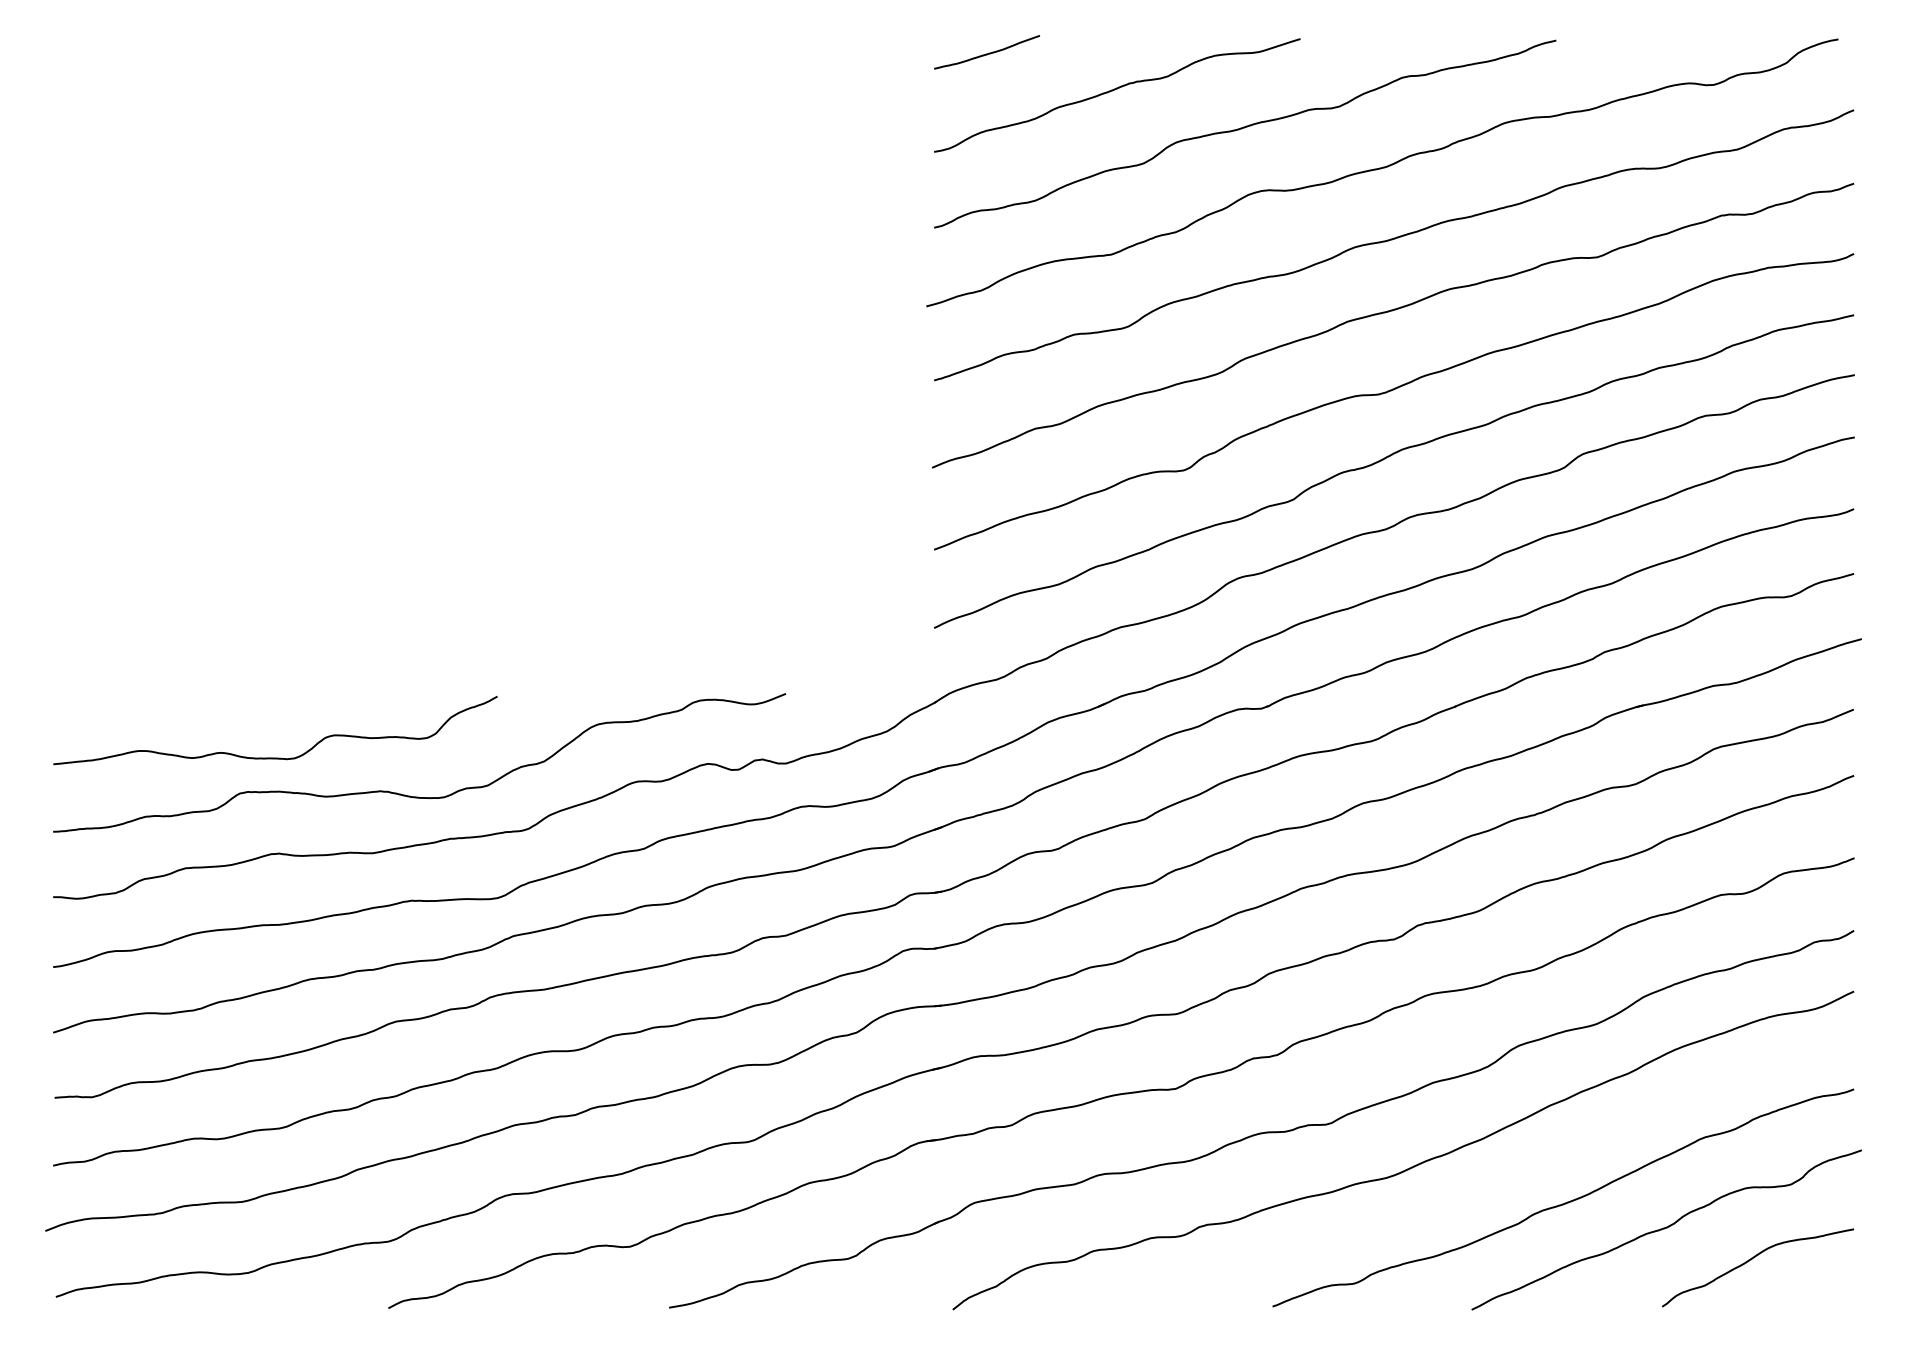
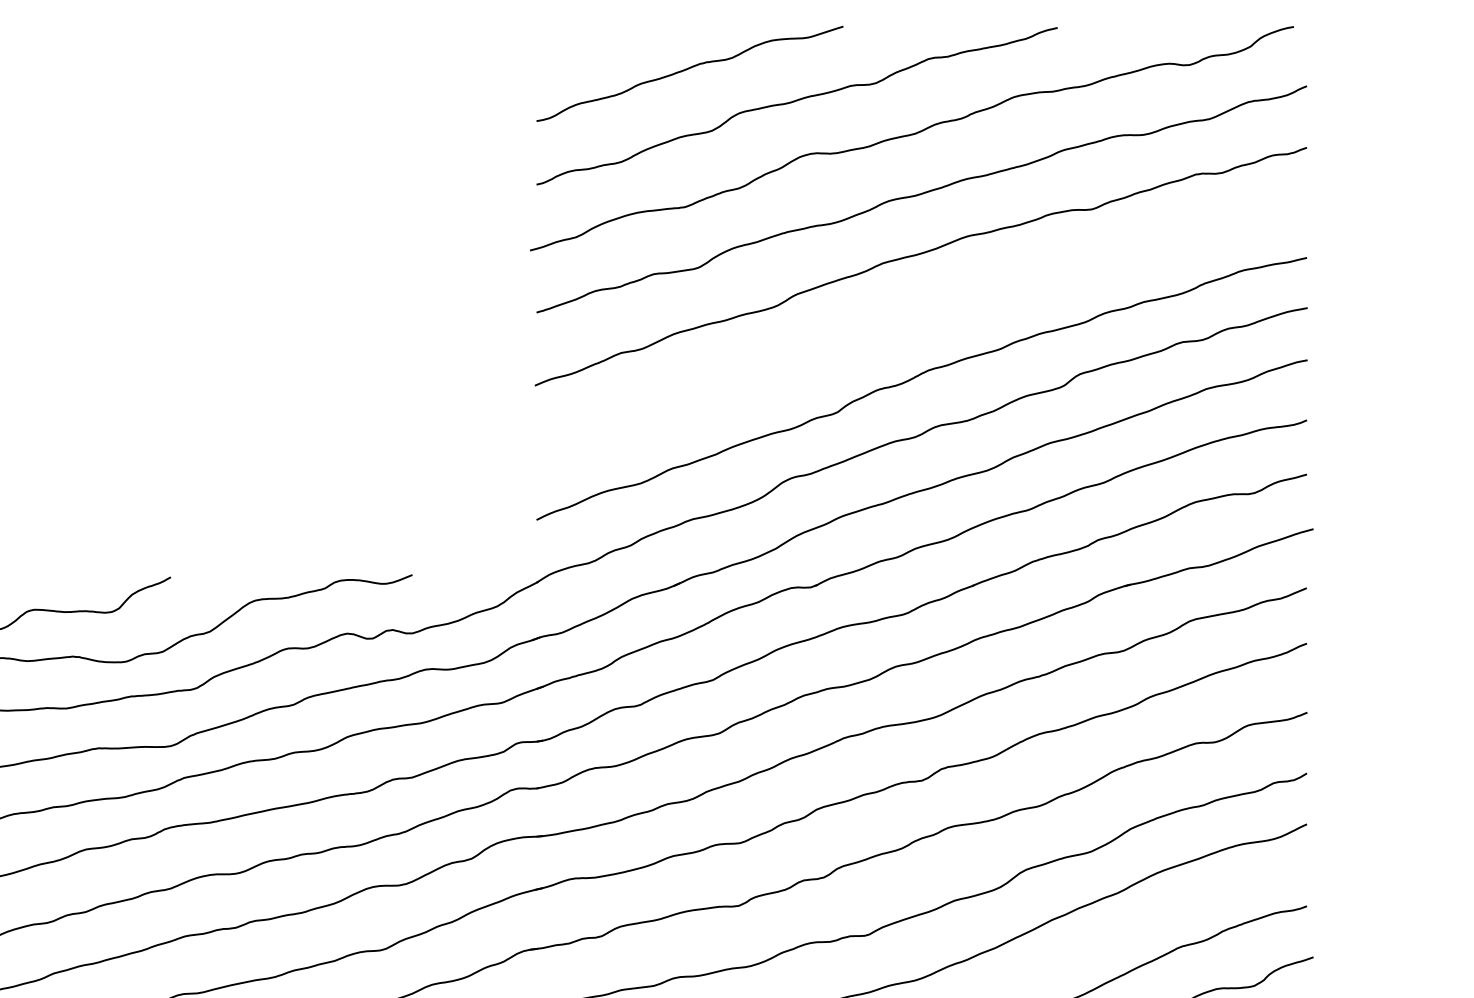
curve: (987, 53) -> (581, 38), removed
curve: (1391, 391) -> (919, 321), removed

